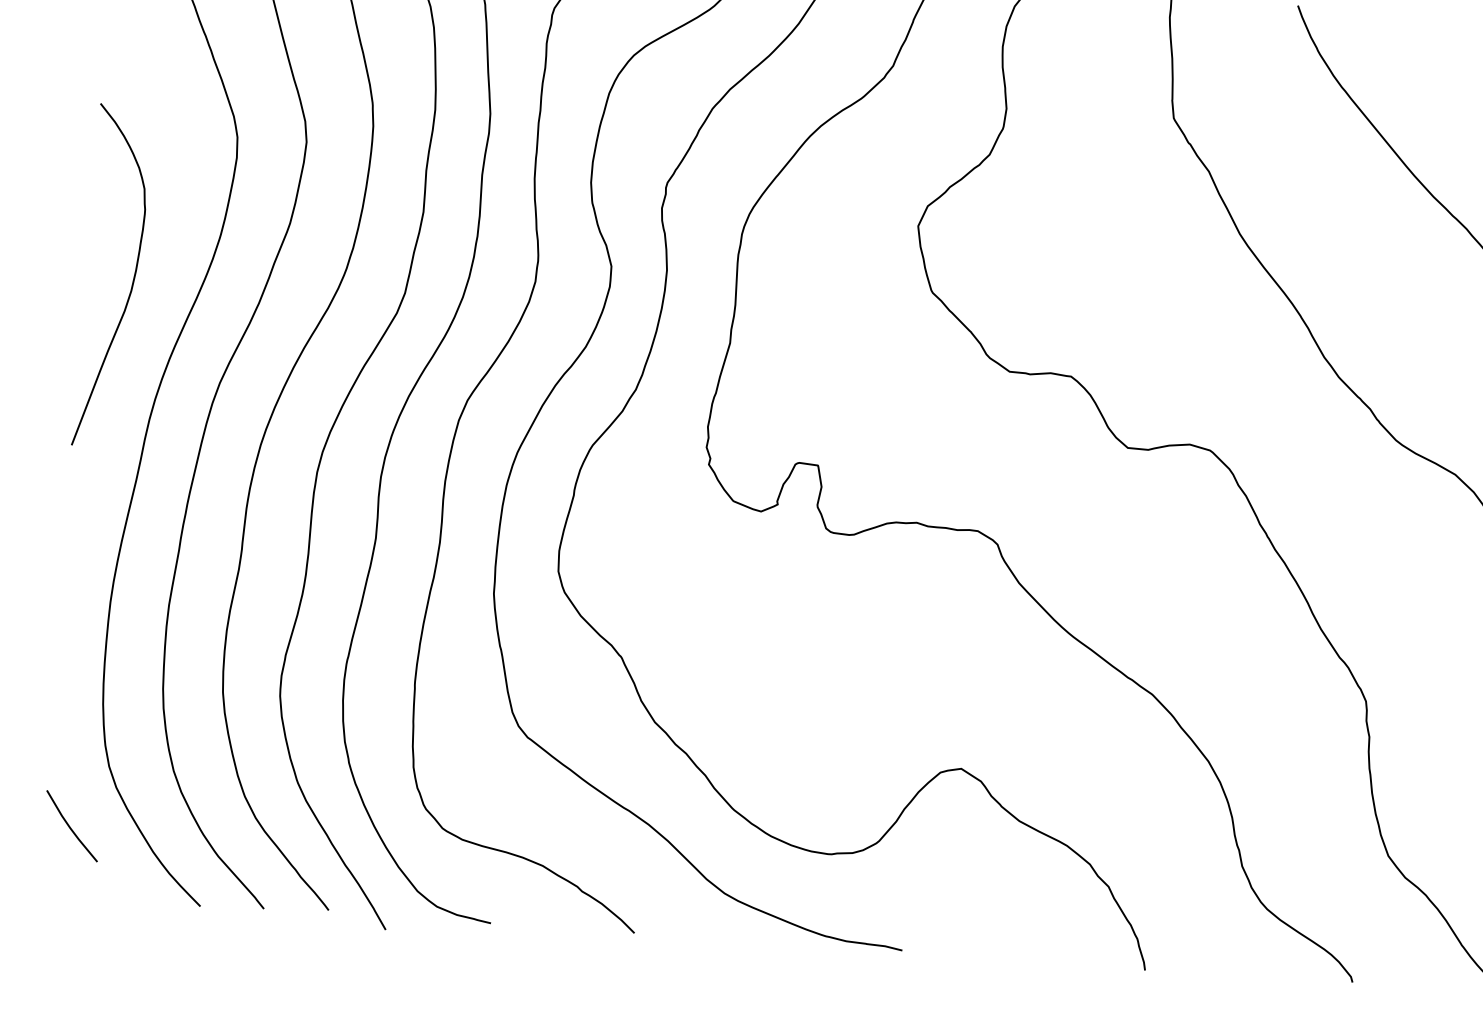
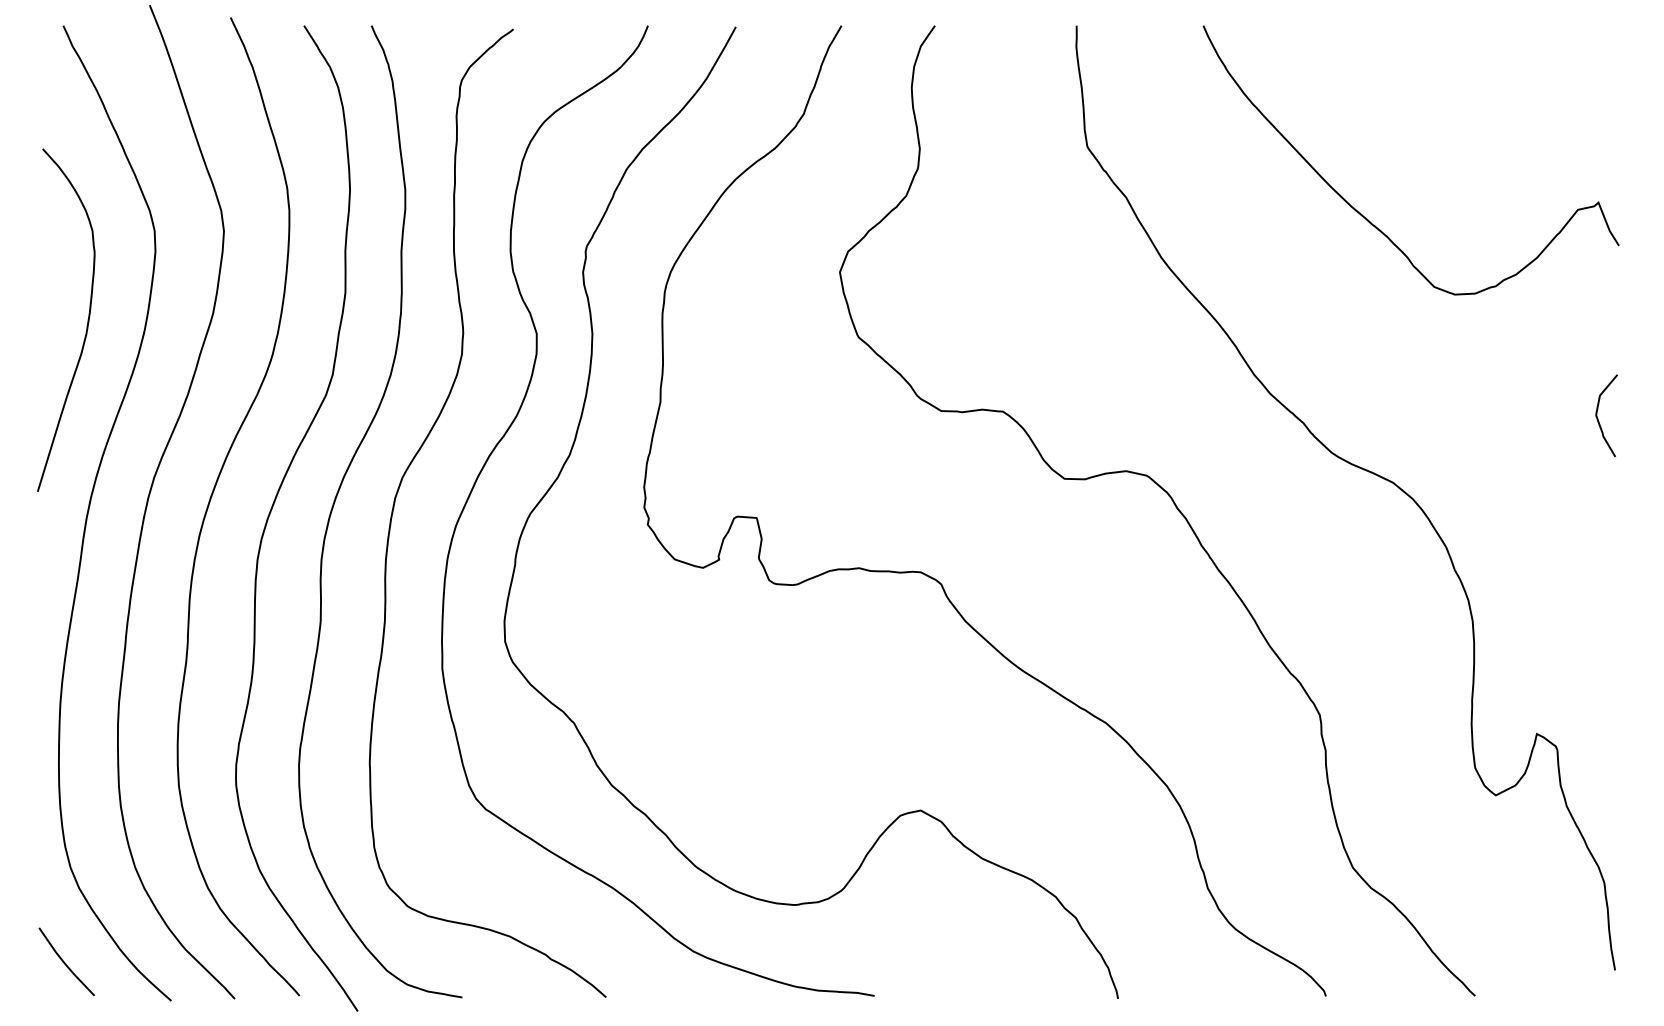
curve: (131, 282) -> (86, 325), moved
line: (70, 826) -> (65, 962), moved

